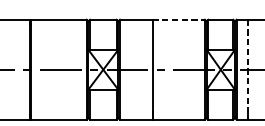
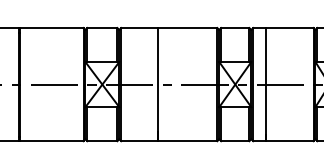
line: (178, 20) -> (187, 28), dashed -> solid
line: (248, 69) -> (266, 84), dashed -> solid

